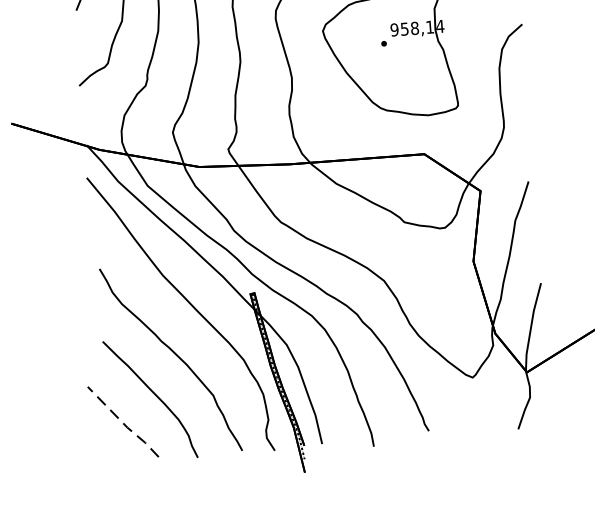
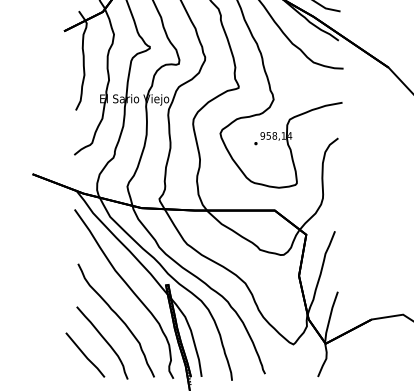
line: (123, 424) -> (85, 356), dashed -> solid

